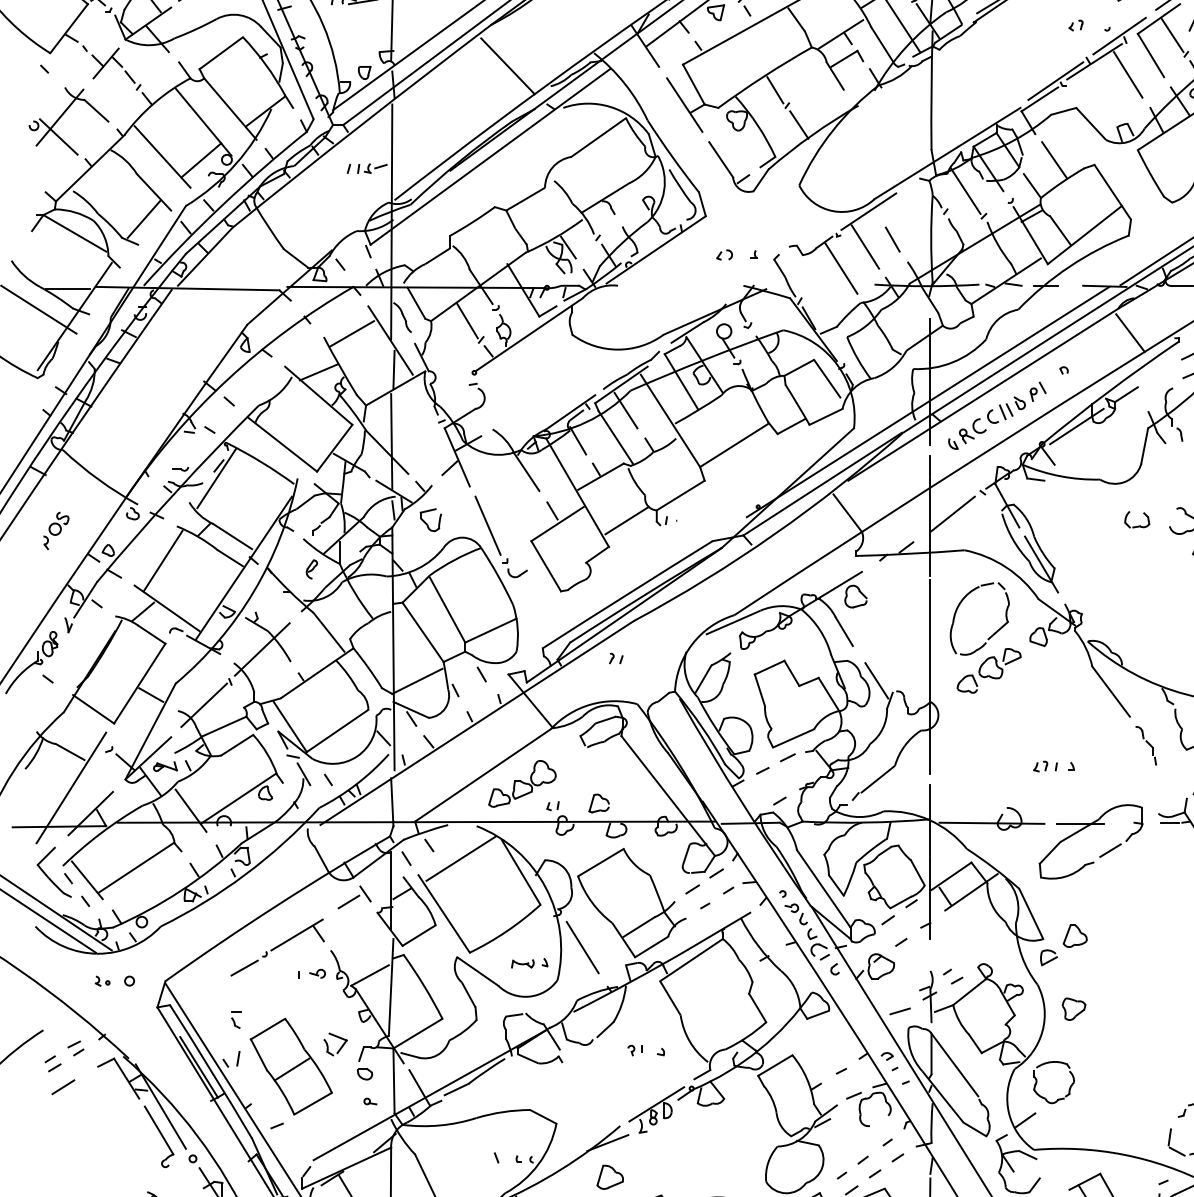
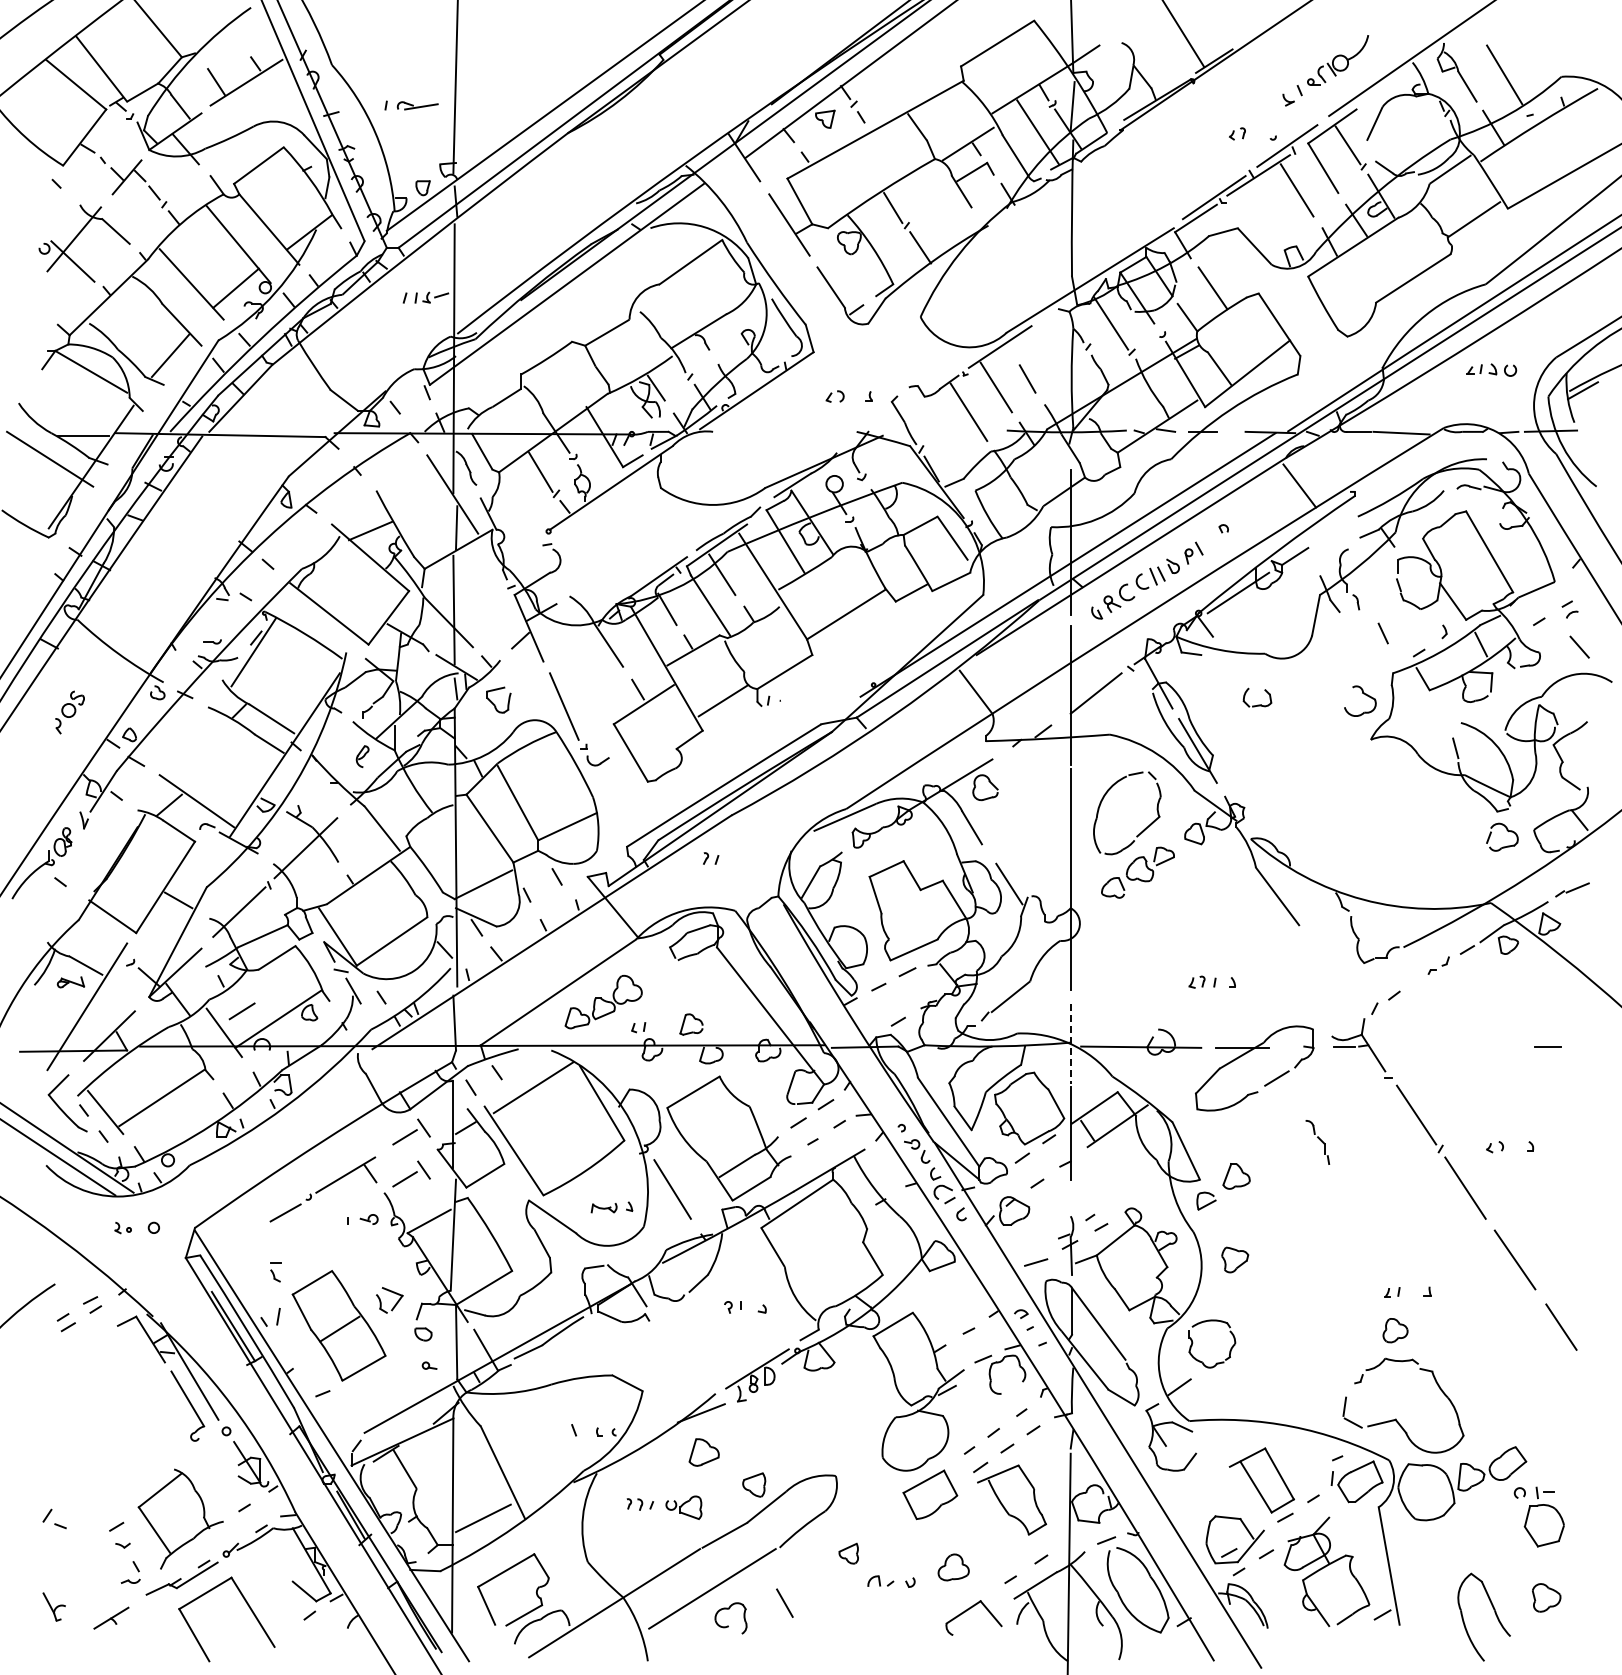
line: (507, 66) -> (586, 180), removed
line: (351, 333) -> (408, 486), removed
part: (1137, 525) -> (1257, 704), moved
line: (163, 560) -> (192, 746), removed
part: (1145, 745) -> (1317, 1142), moved
part: (165, 766) -> (70, 982), moved
line: (930, 820) -> (1070, 1044), solid -> dashed
part: (354, 933) -> (411, 1173), added
line: (62, 1087) -> (241, 1011), moved

